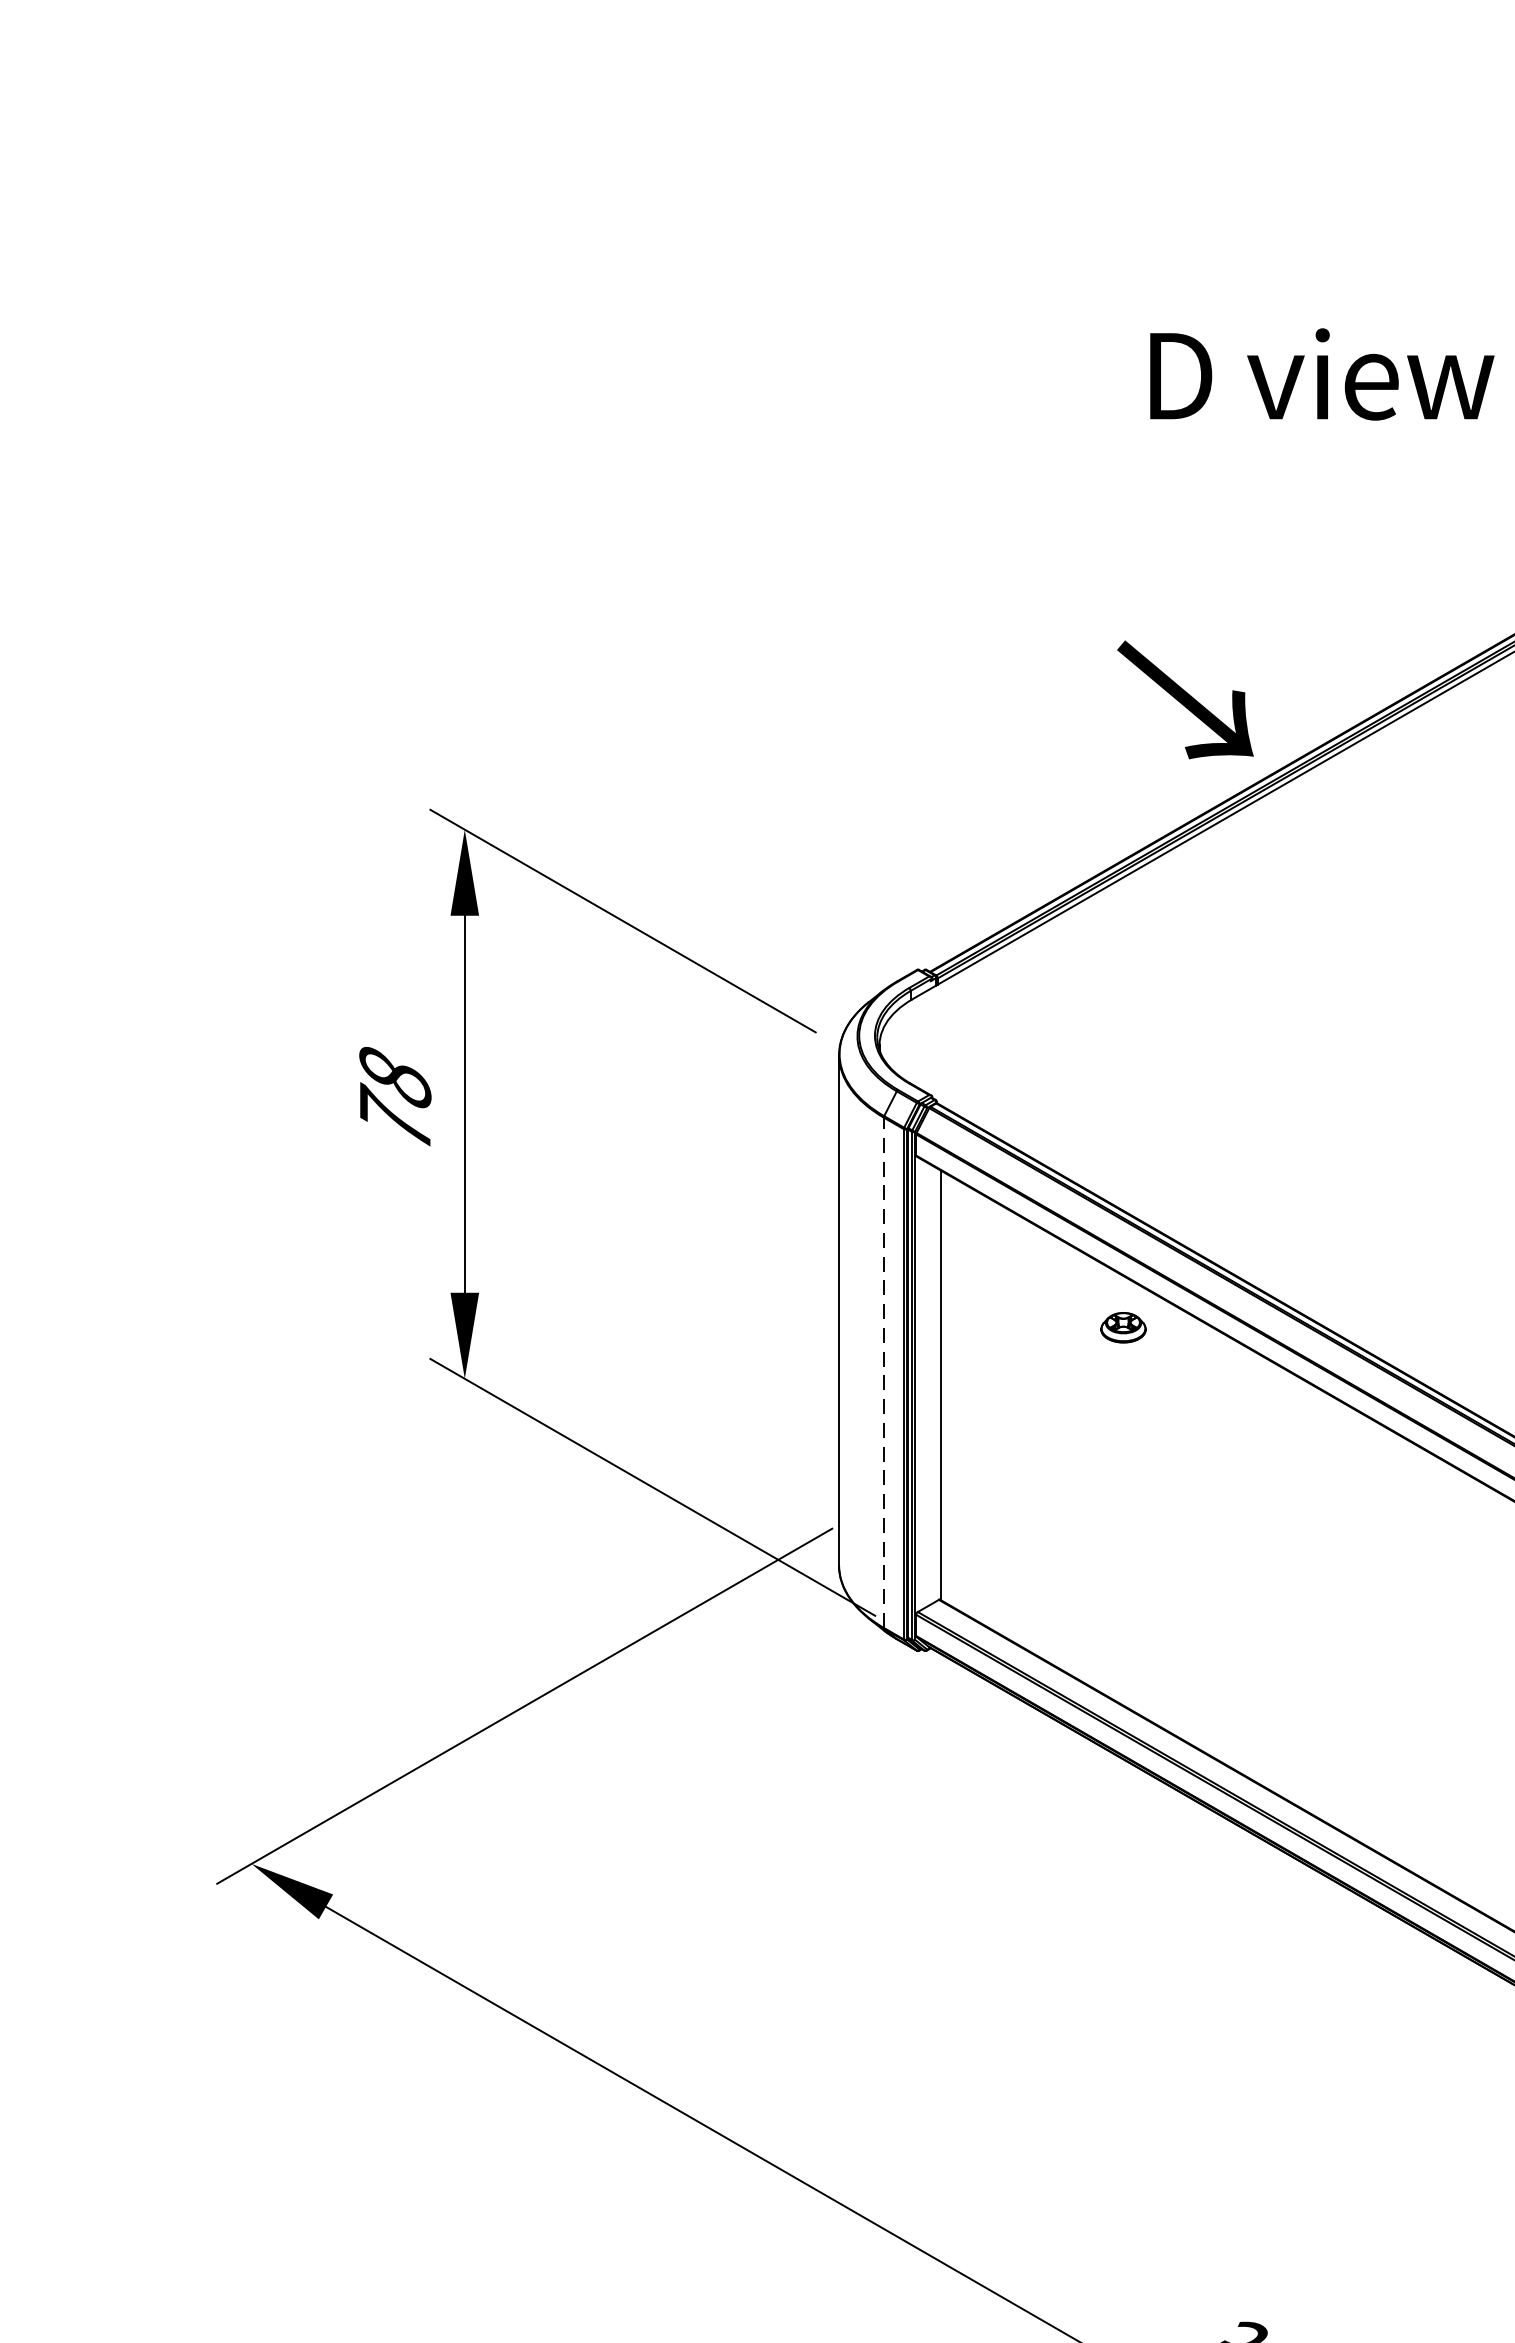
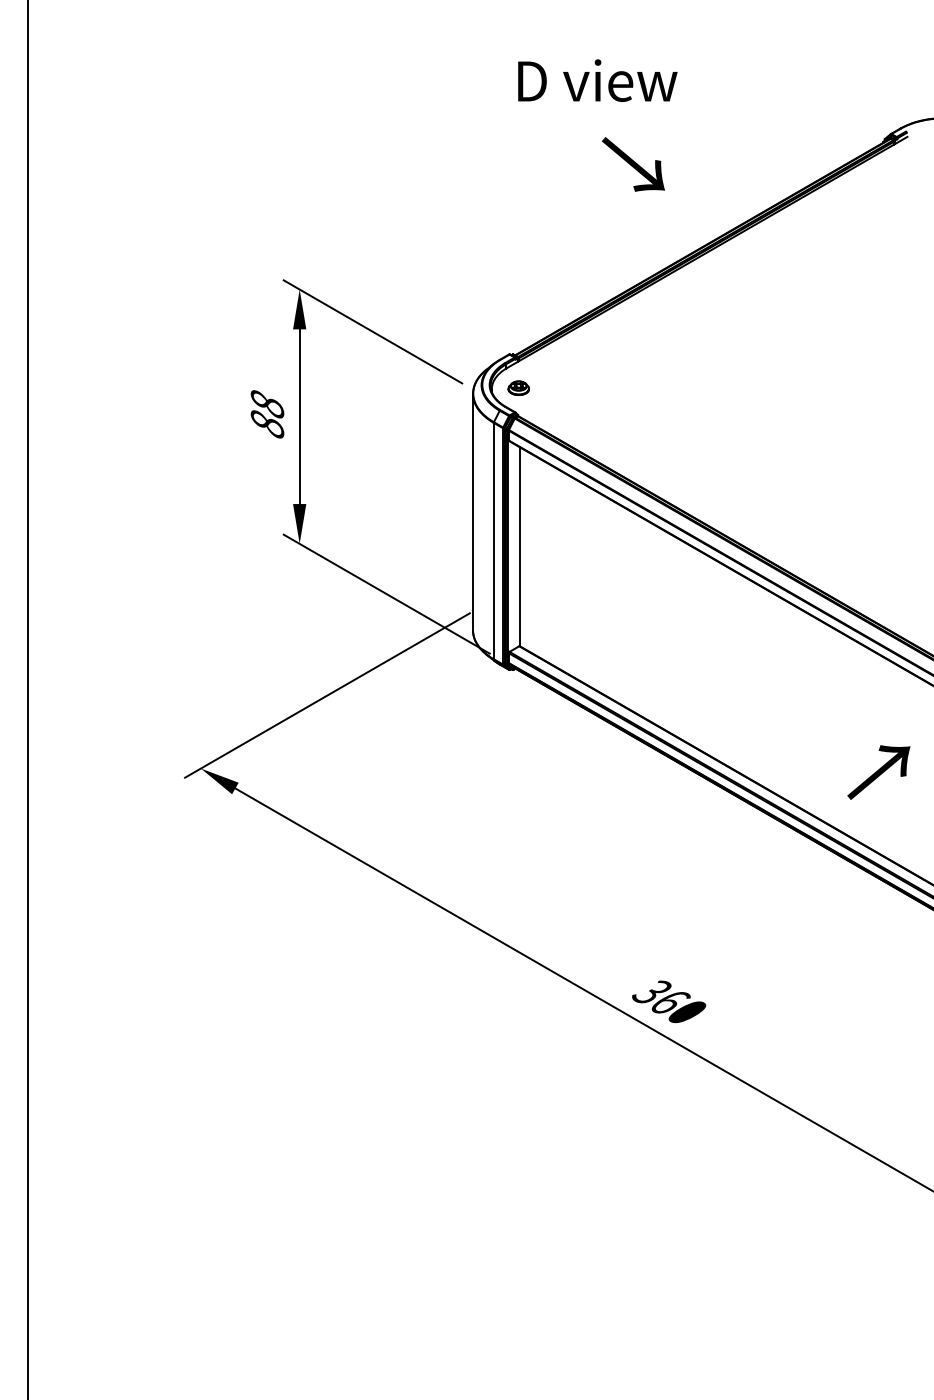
text: (1321, 374) -> (597, 80), moved
text: (1185, 700) -> (633, 164), moved
text: (395, 1116) -> (267, 422), 78 -> 88
part: (1122, 1326) -> (518, 387), moved
line: (883, 1371) -> (493, 540), dashed -> solid

